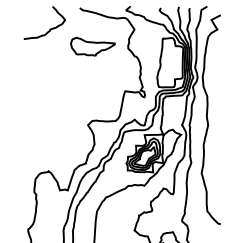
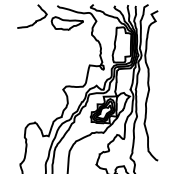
part: (92, 46) -> (67, 23), moved

